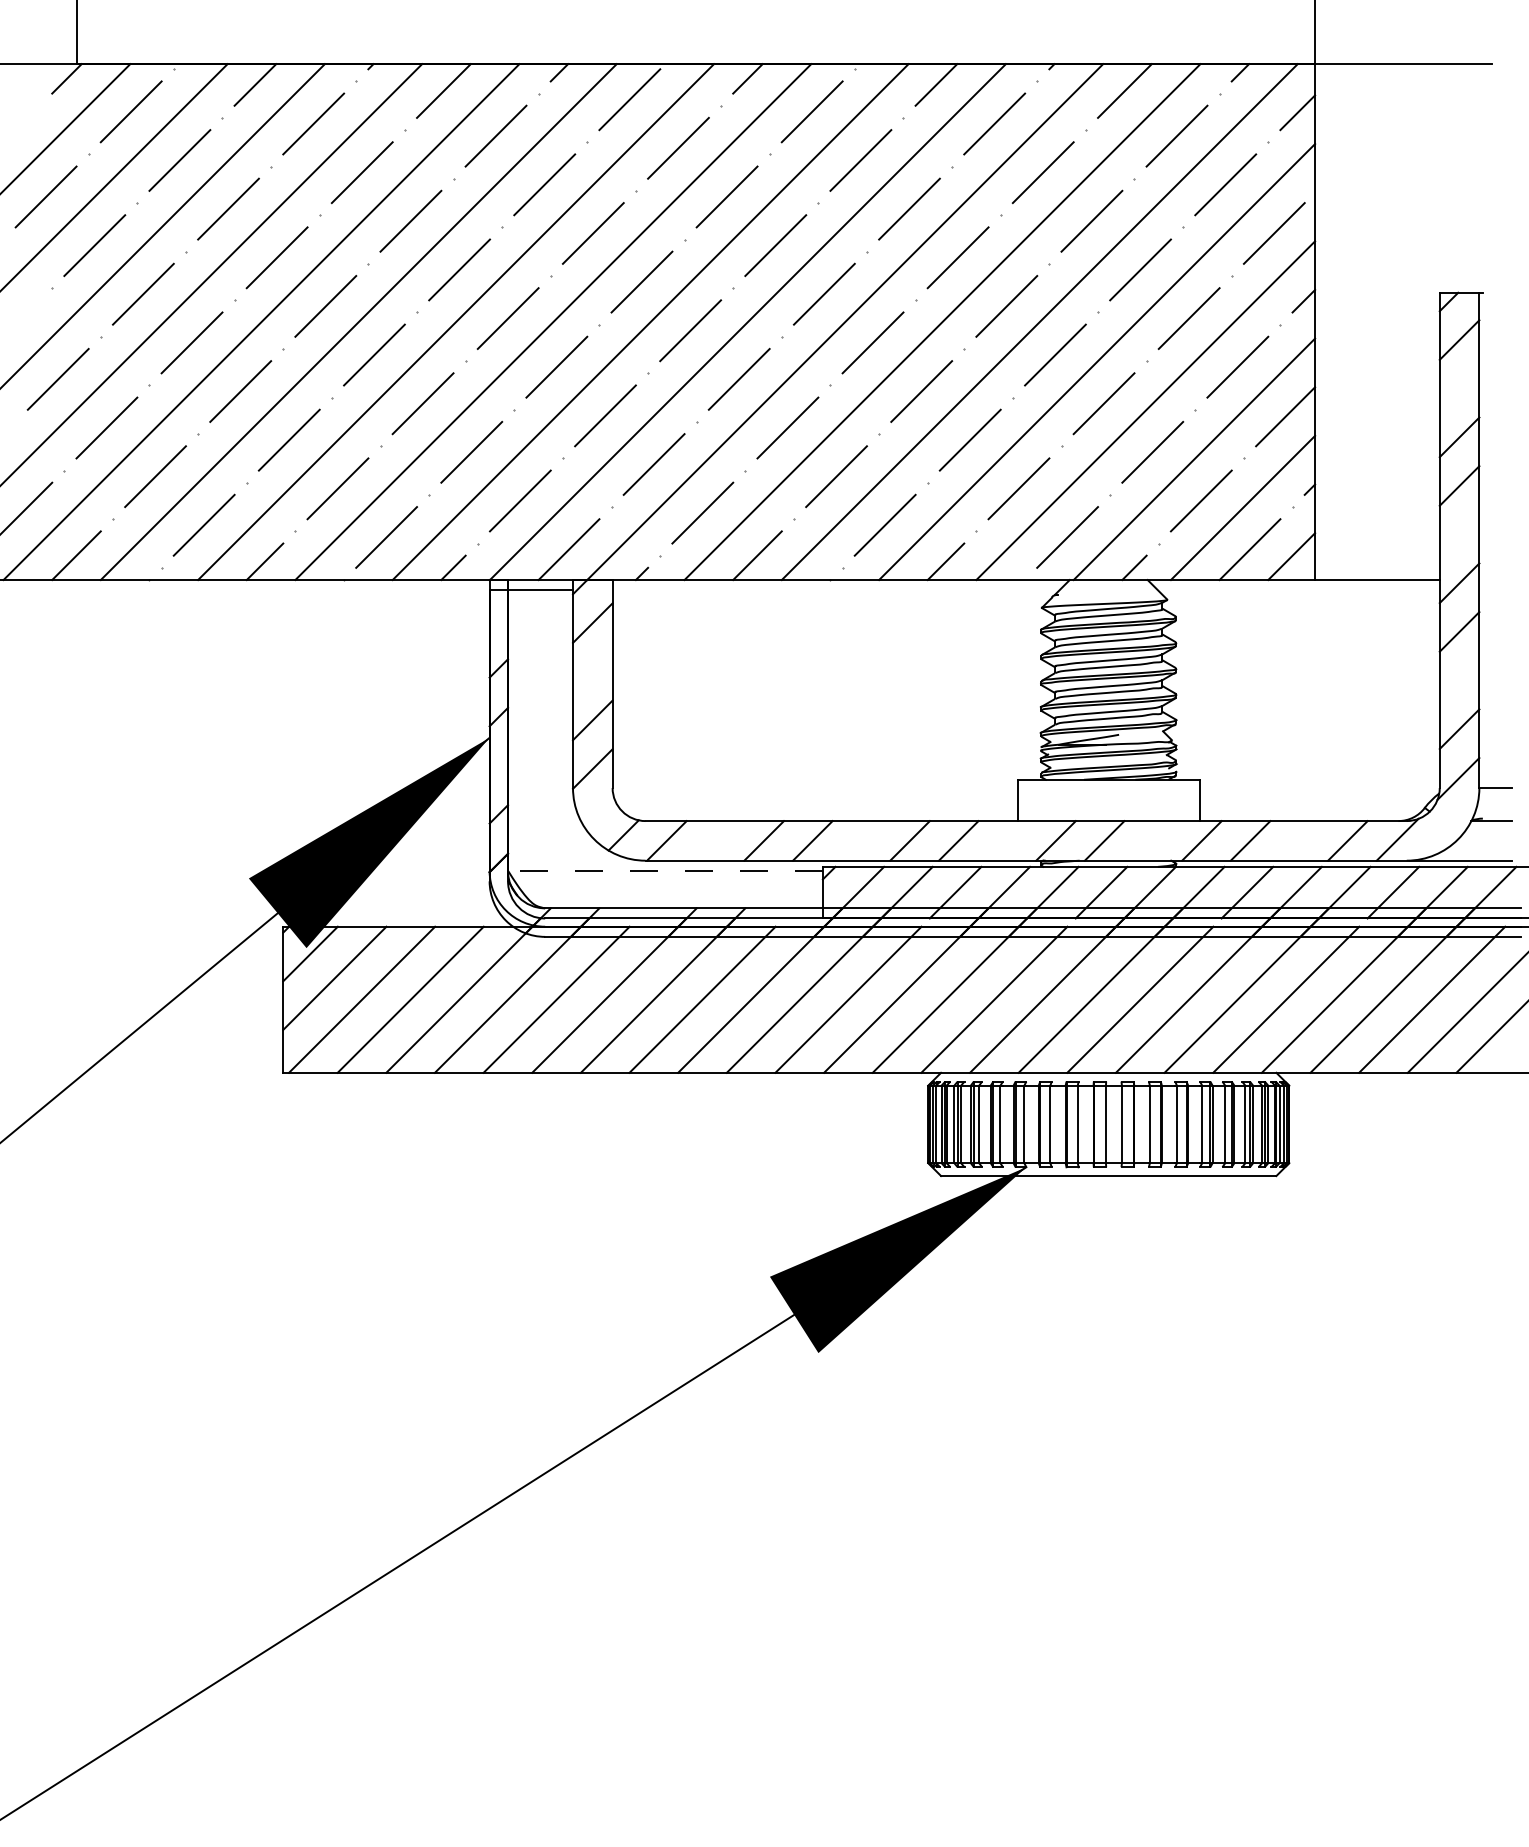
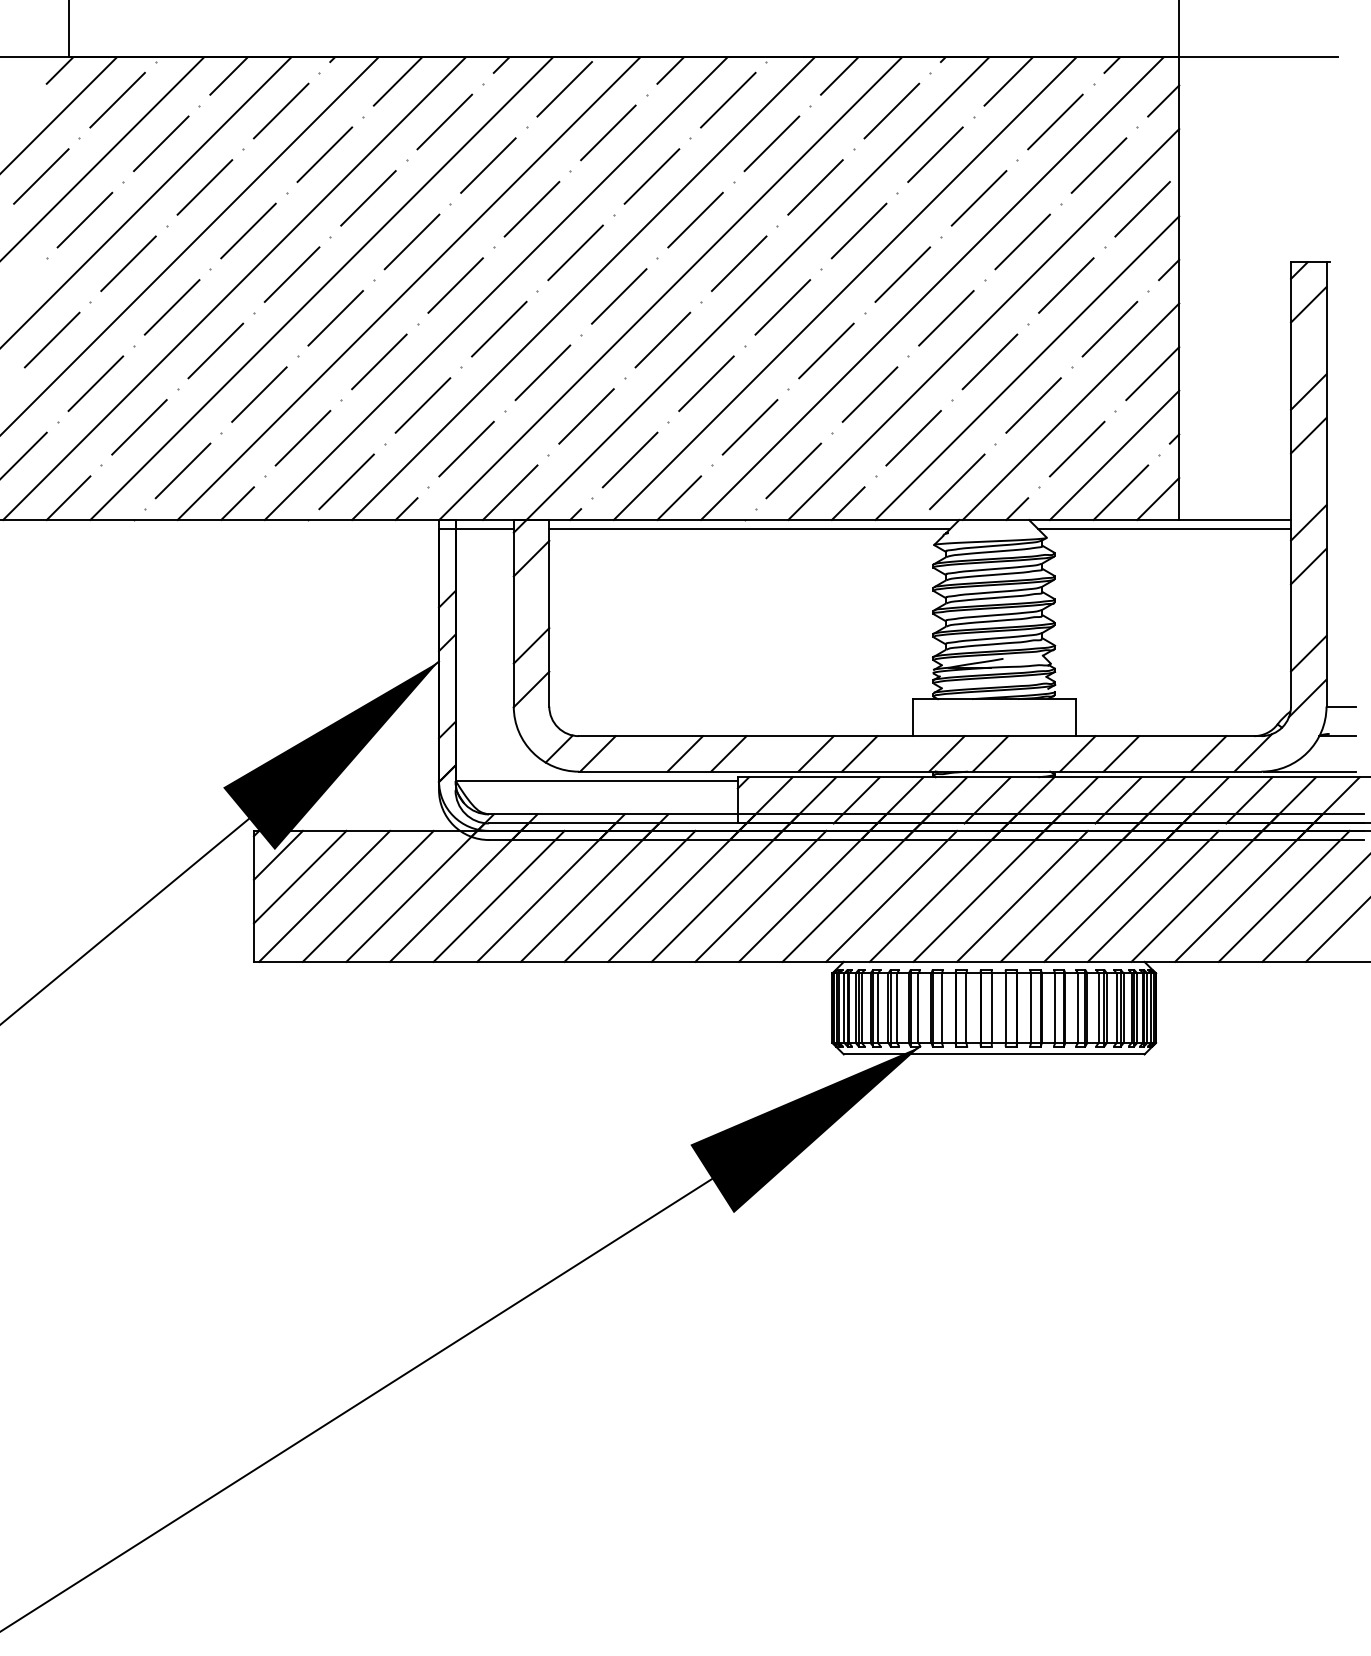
line: (835, 590) -> (749, 529), added
line: (1298, 590) -> (1164, 529), added
line: (665, 871) -> (596, 781), dashed -> solid

